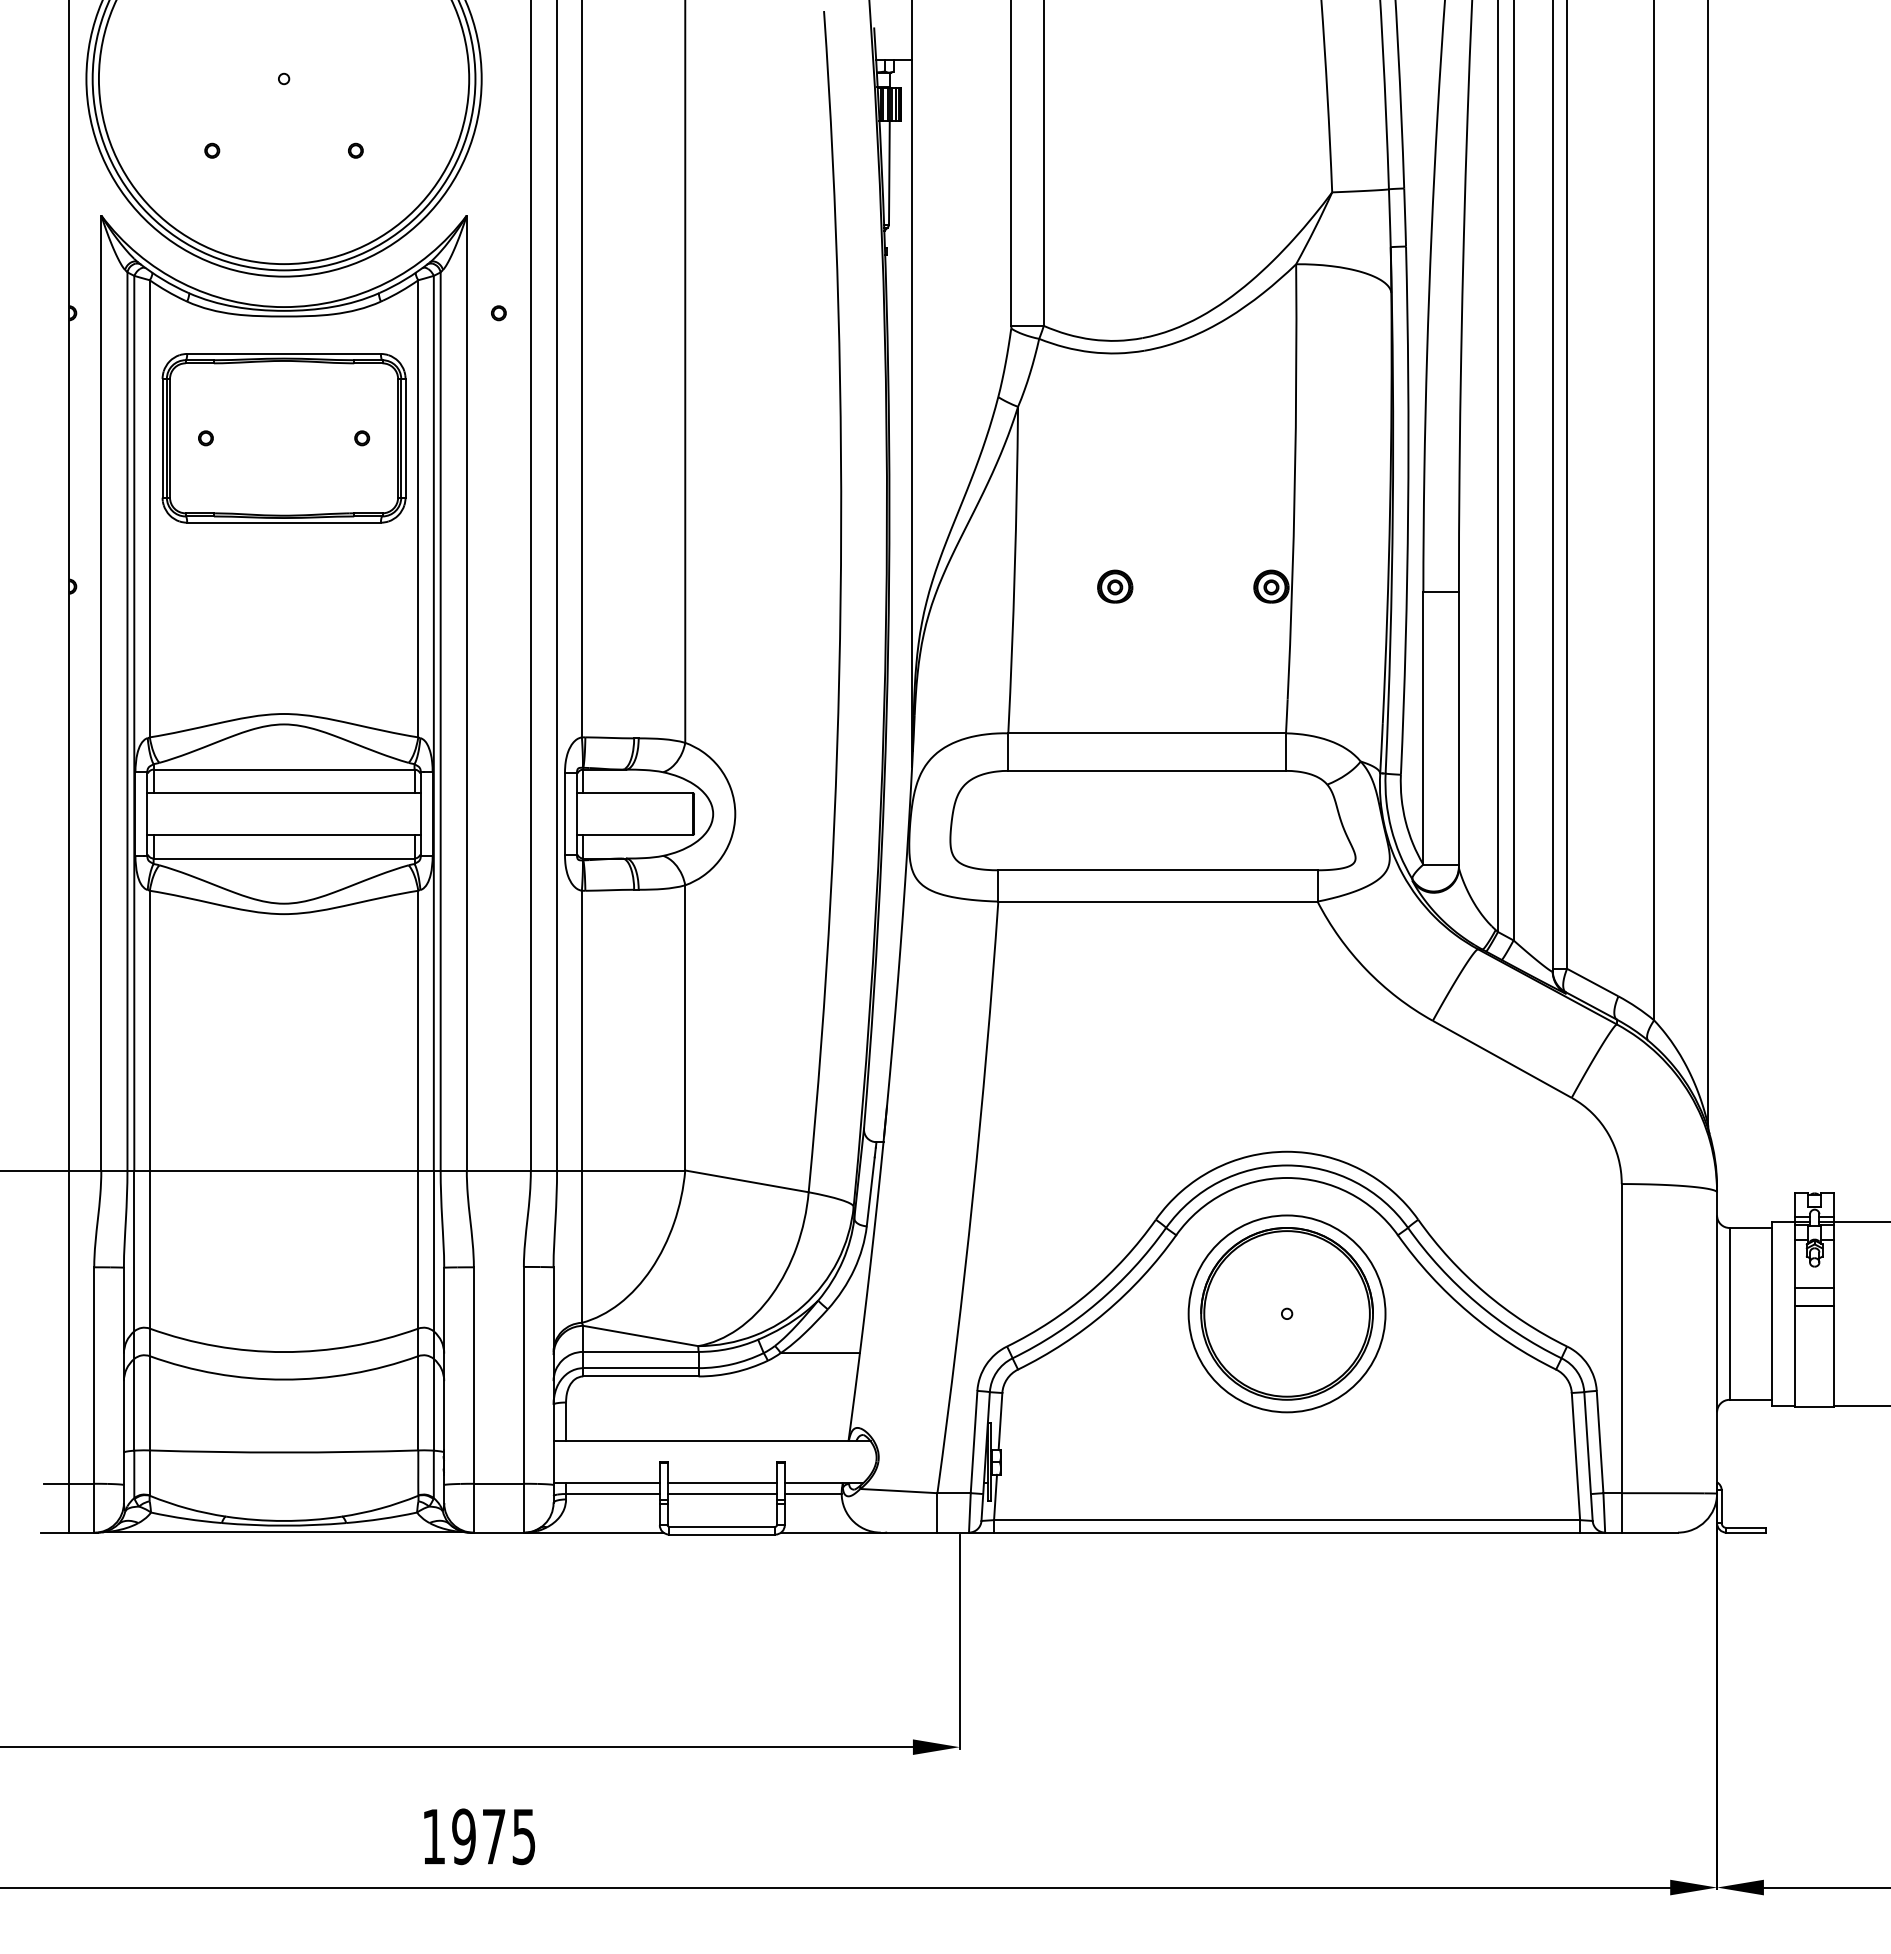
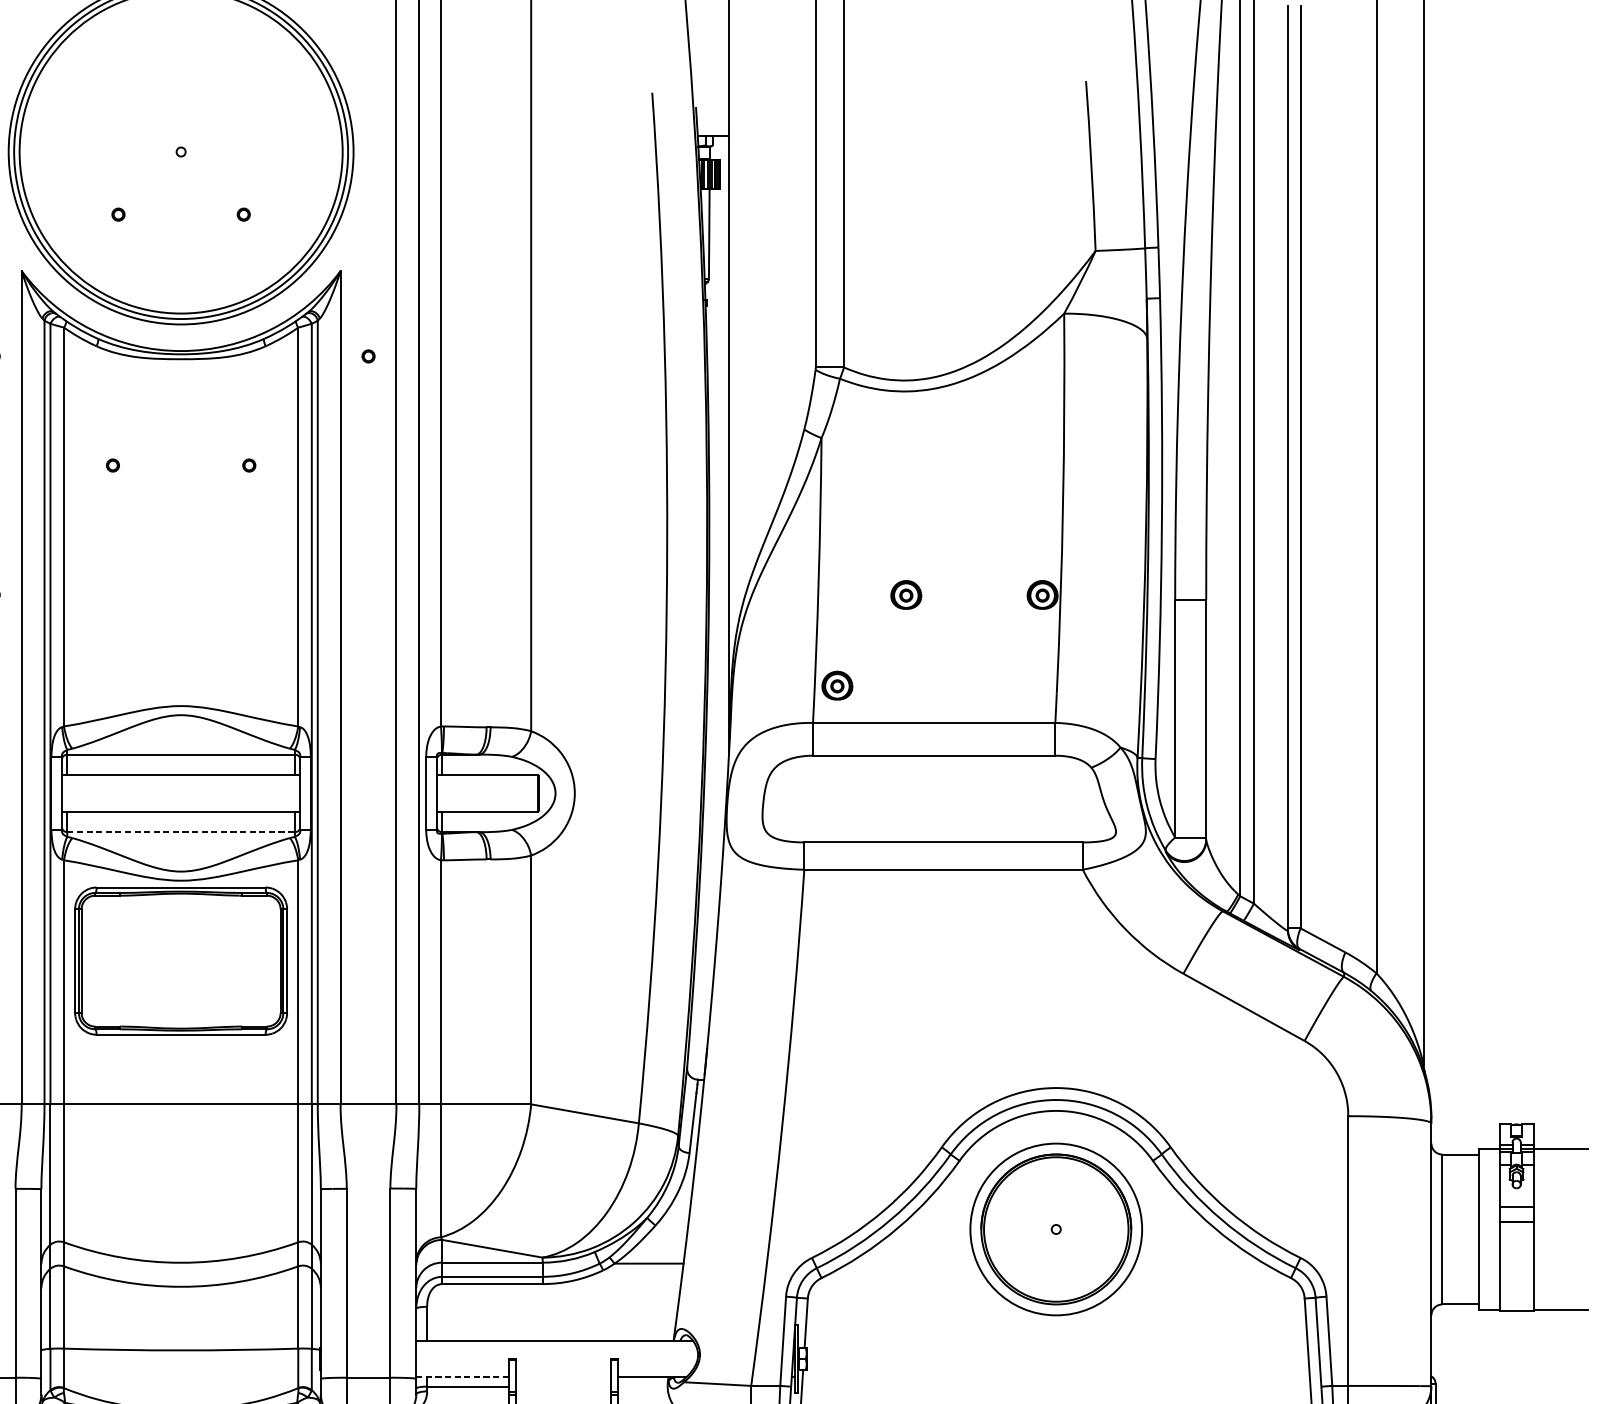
part: (283, 438) -> (180, 961), moved
part: (1036, 690) -> (837, 685), added
line: (284, 858) -> (181, 832), solid -> dashed
line: (607, 1483) -> (463, 1377), solid -> dashed
line: (721, 1483) -> (562, 1377), removed
line: (721, 1494) -> (562, 1387), removed
line: (812, 1494) -> (642, 1387), removed

